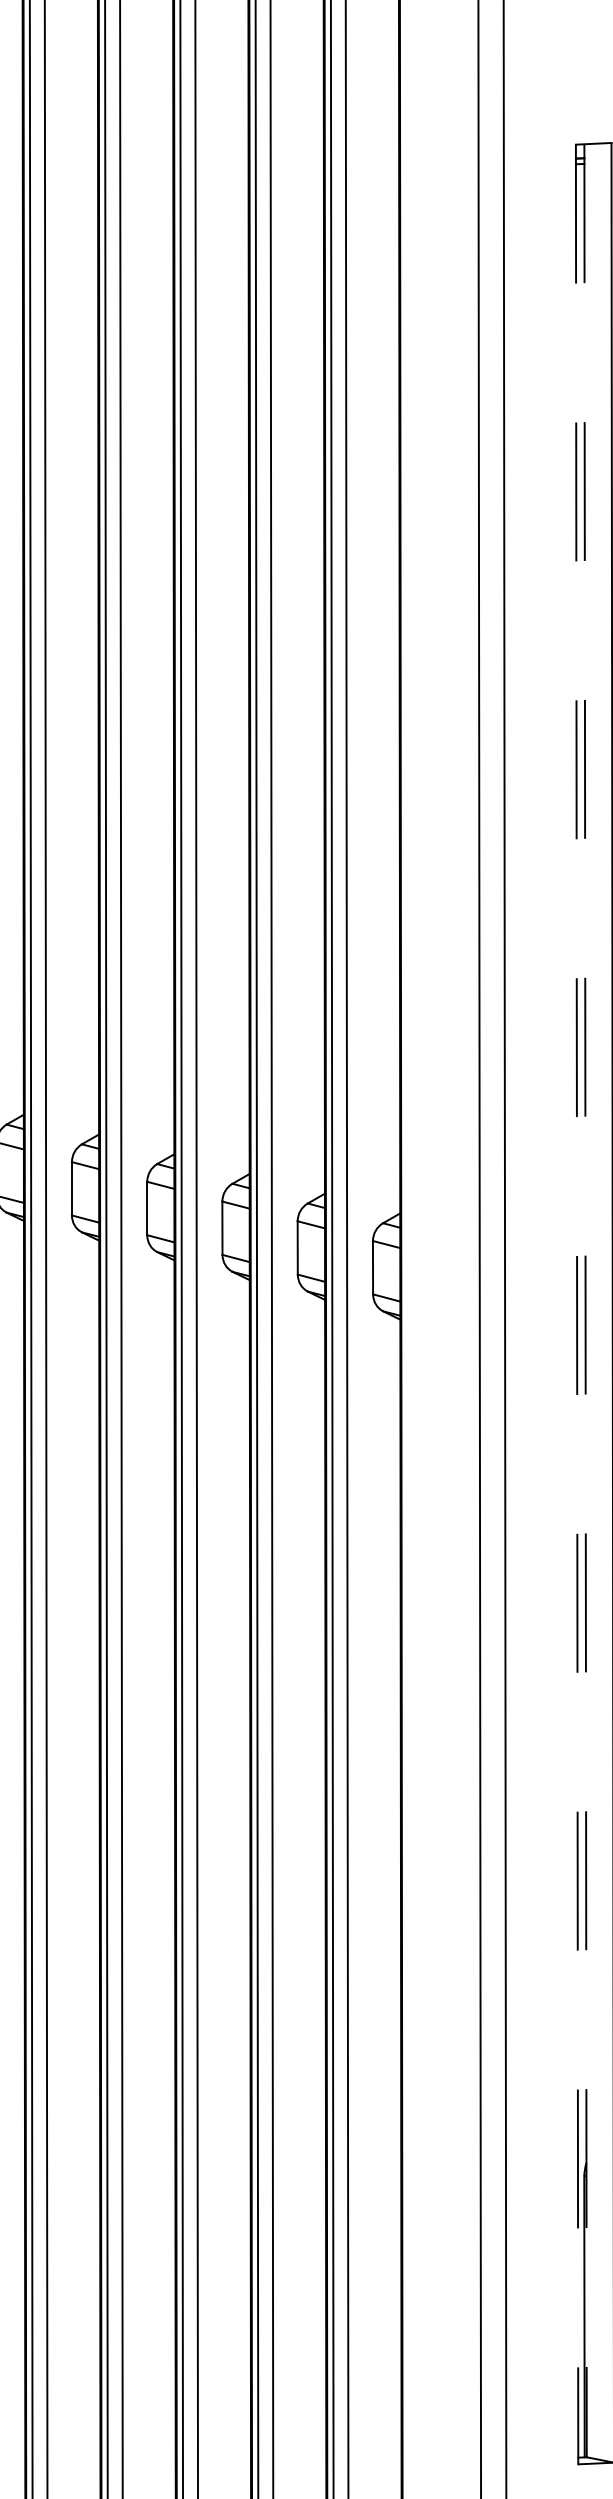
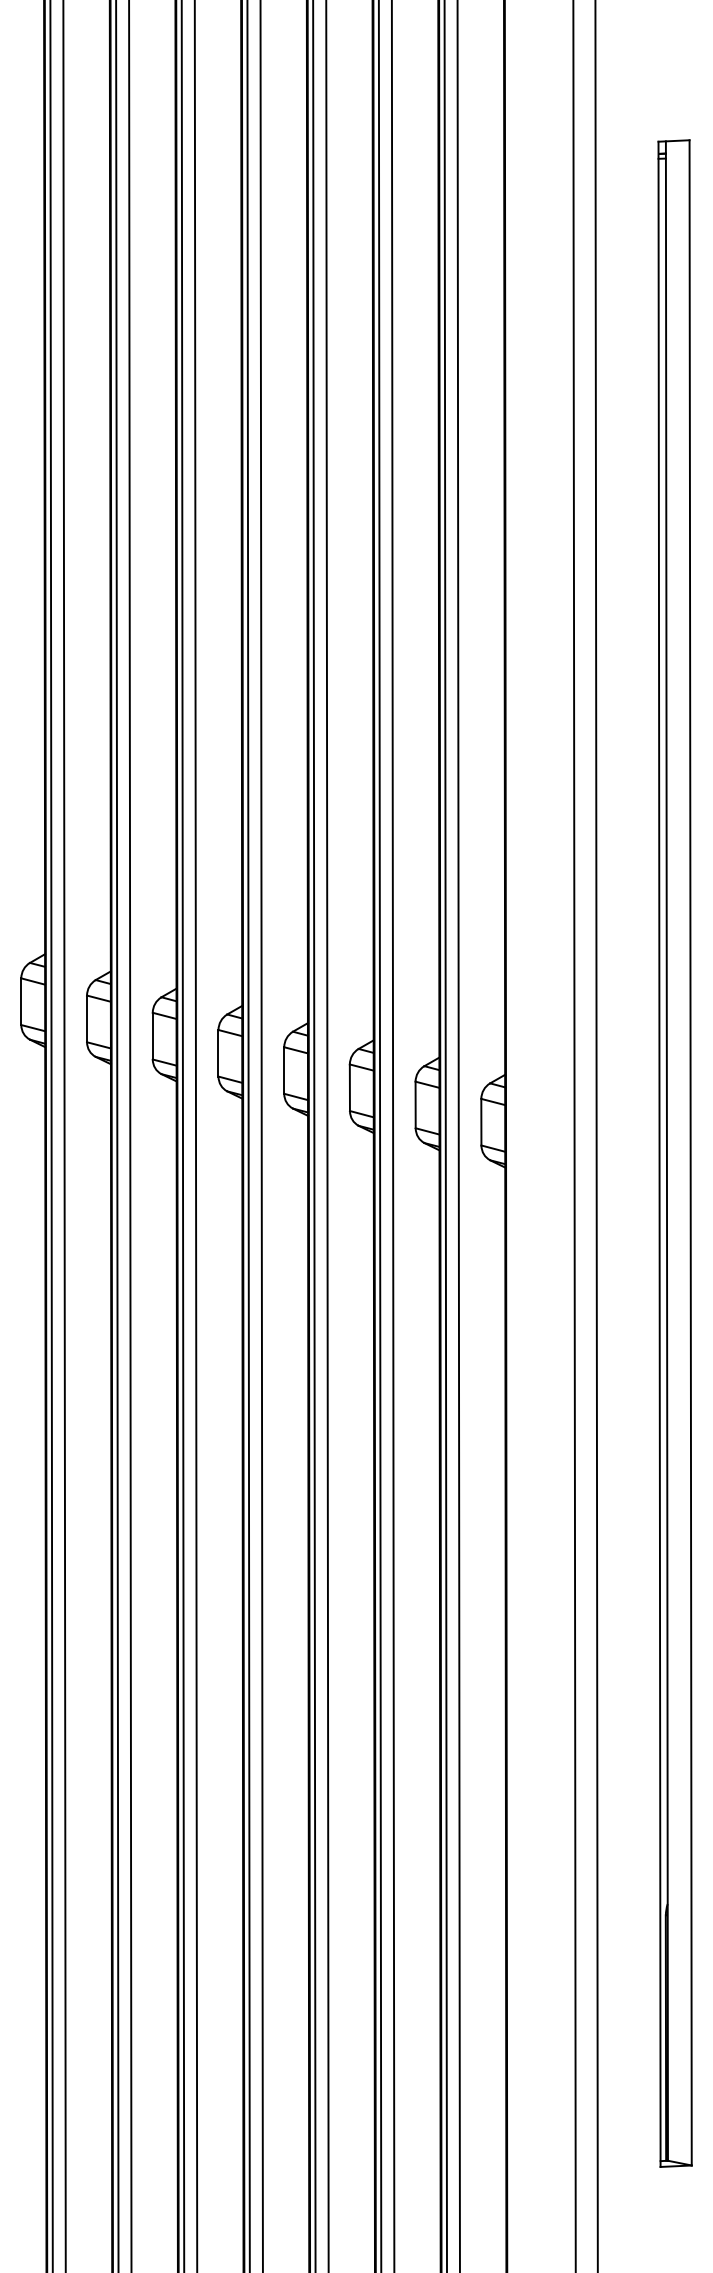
line: (585, 1301) -> (666, 1151), dashed -> solid
line: (577, 1304) -> (659, 1154), dashed -> solid

